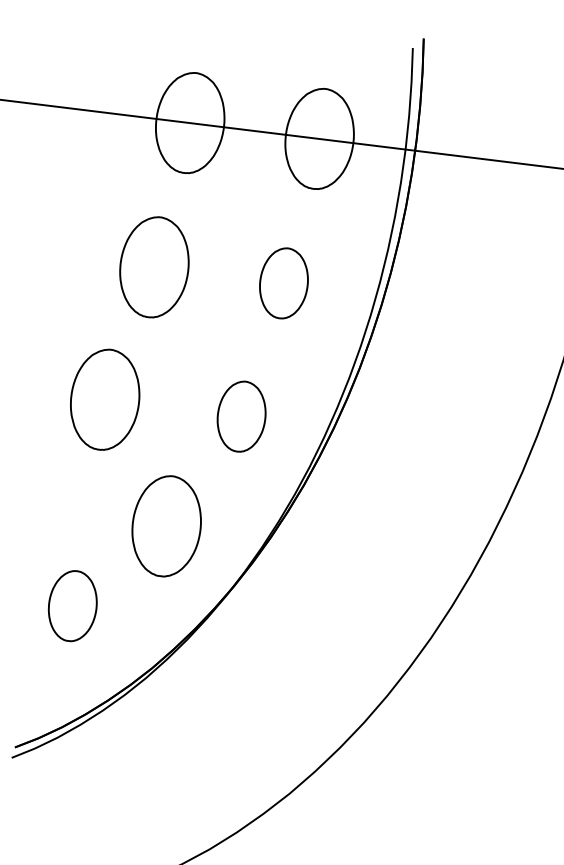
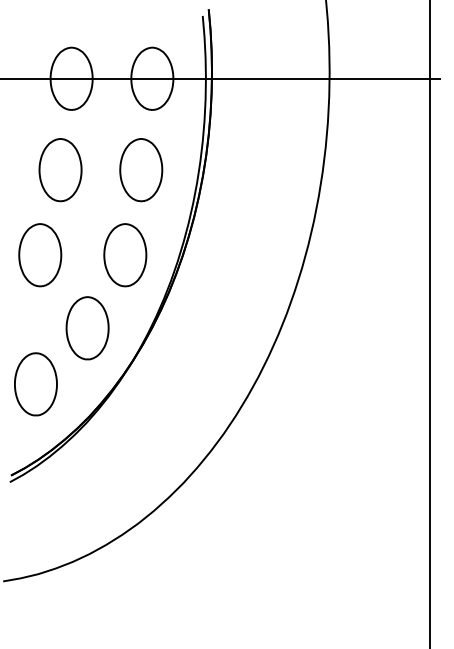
part: (284, 283) -> (141, 170), size x1.43
part: (241, 417) -> (125, 255), size x1.43
part: (72, 606) -> (35, 384), size x1.43

